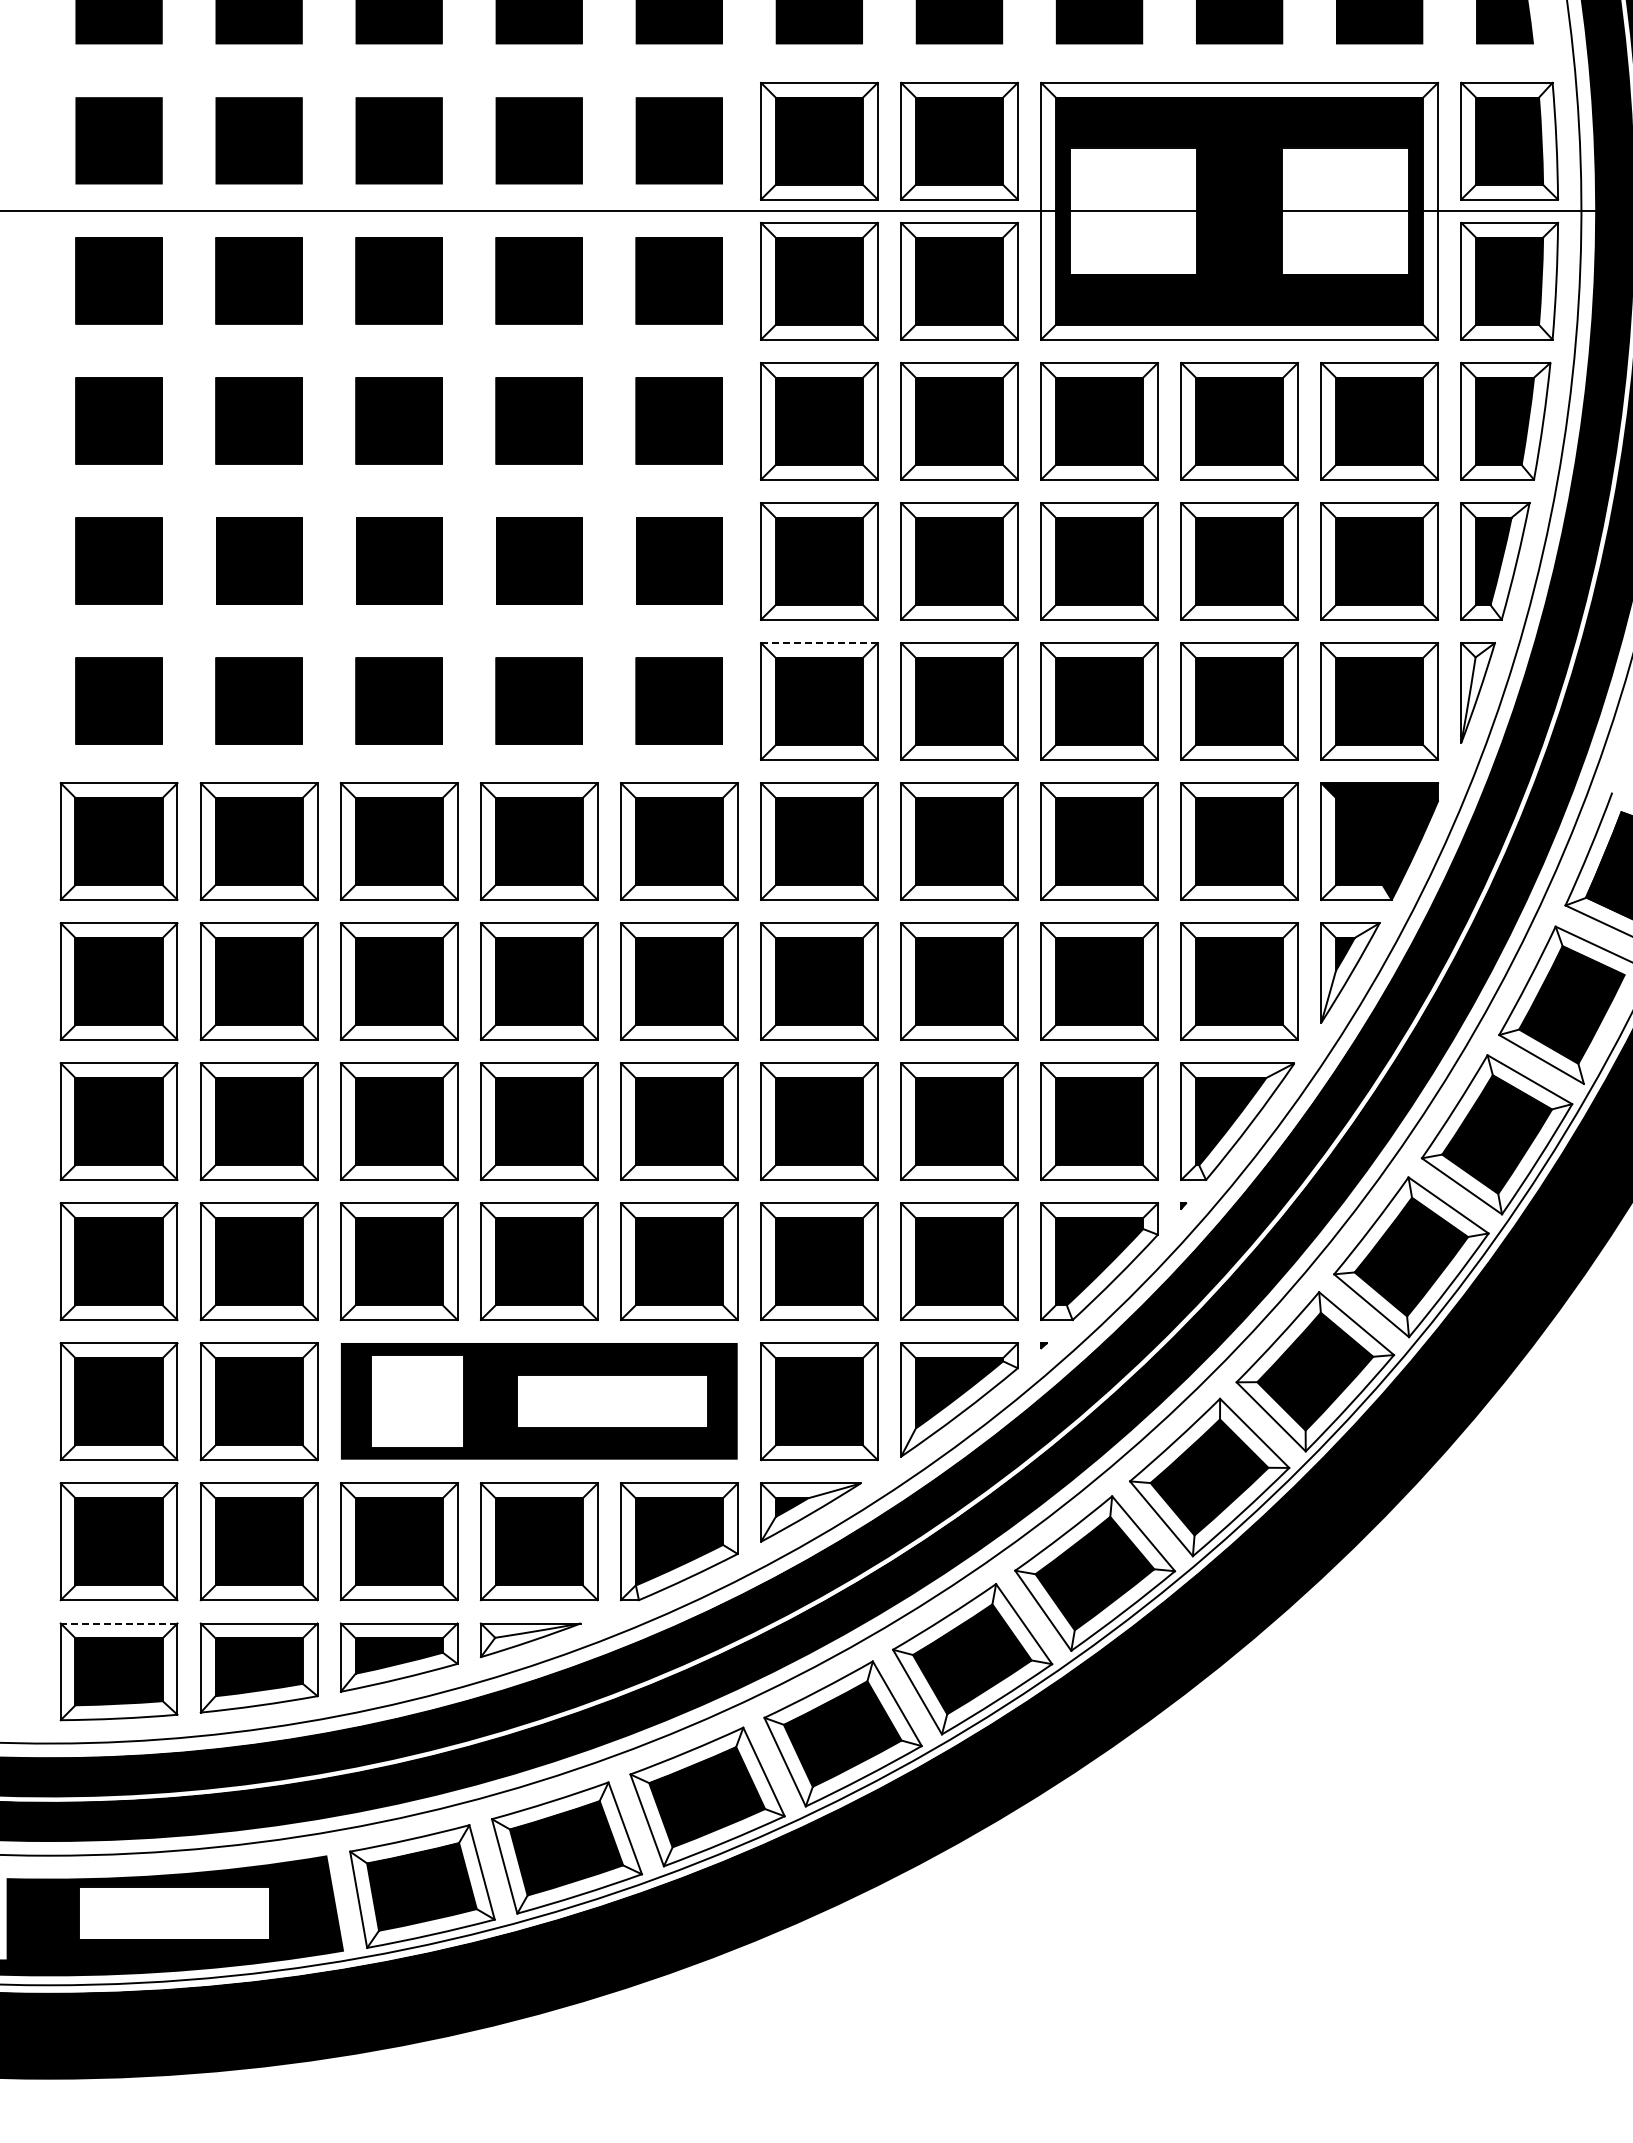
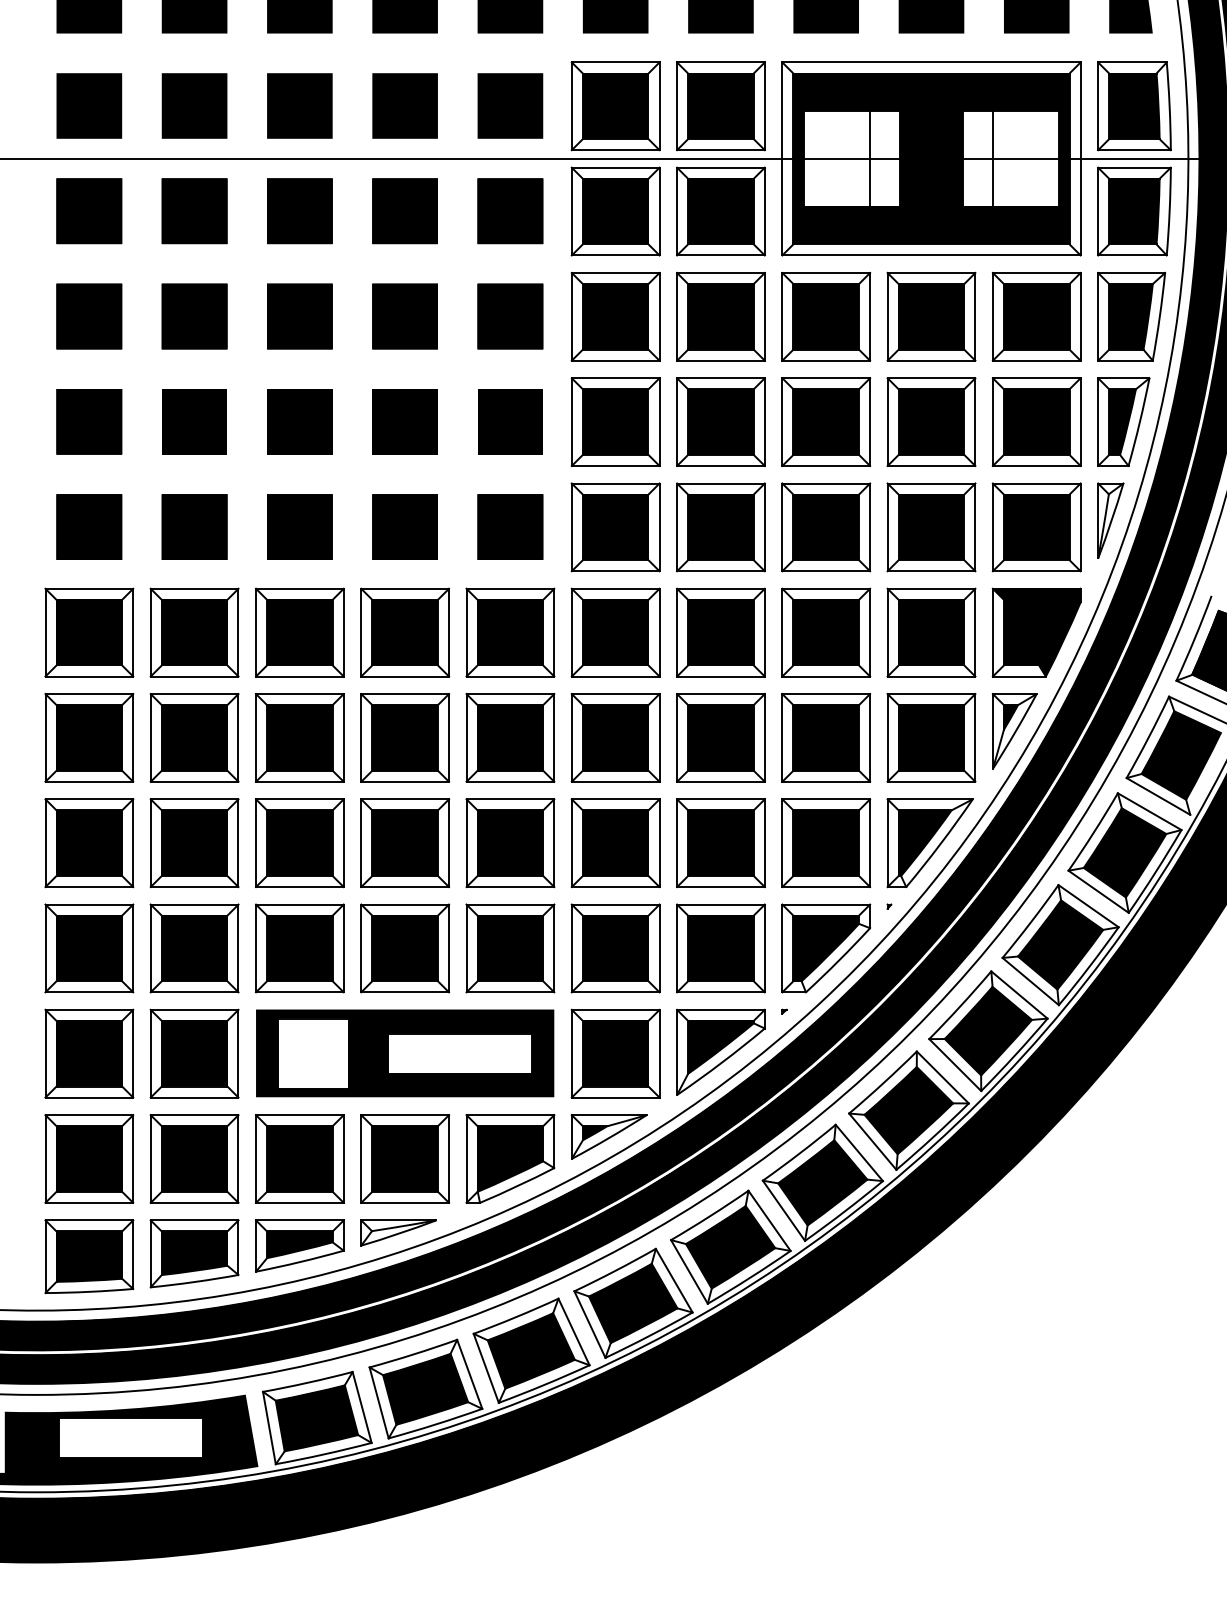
line: (1157, 210) -> (869, 158), added
line: (1321, 210) -> (993, 158), added
line: (818, 643) -> (615, 483), dashed -> solid
line: (118, 1623) -> (88, 1220), dashed -> solid

